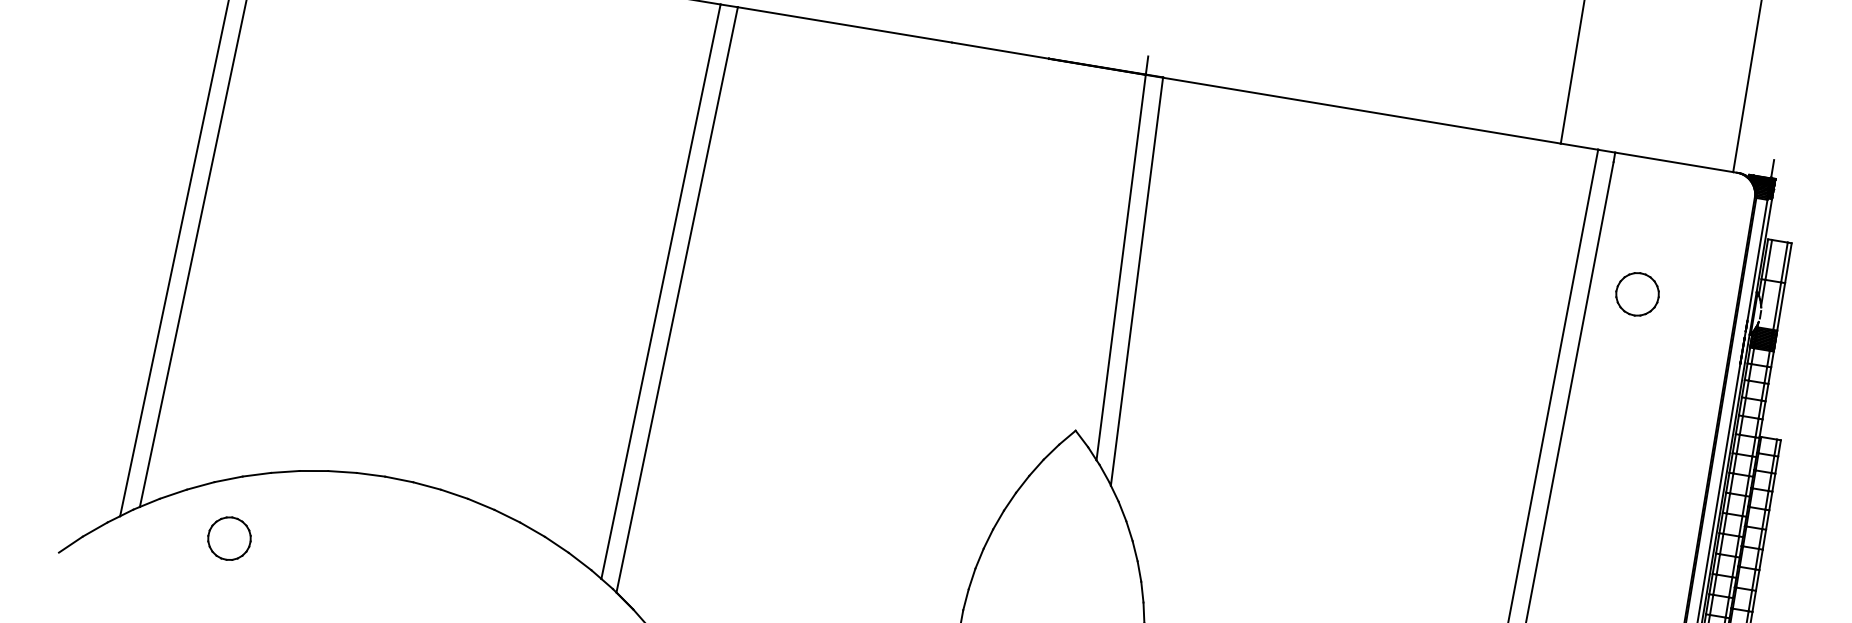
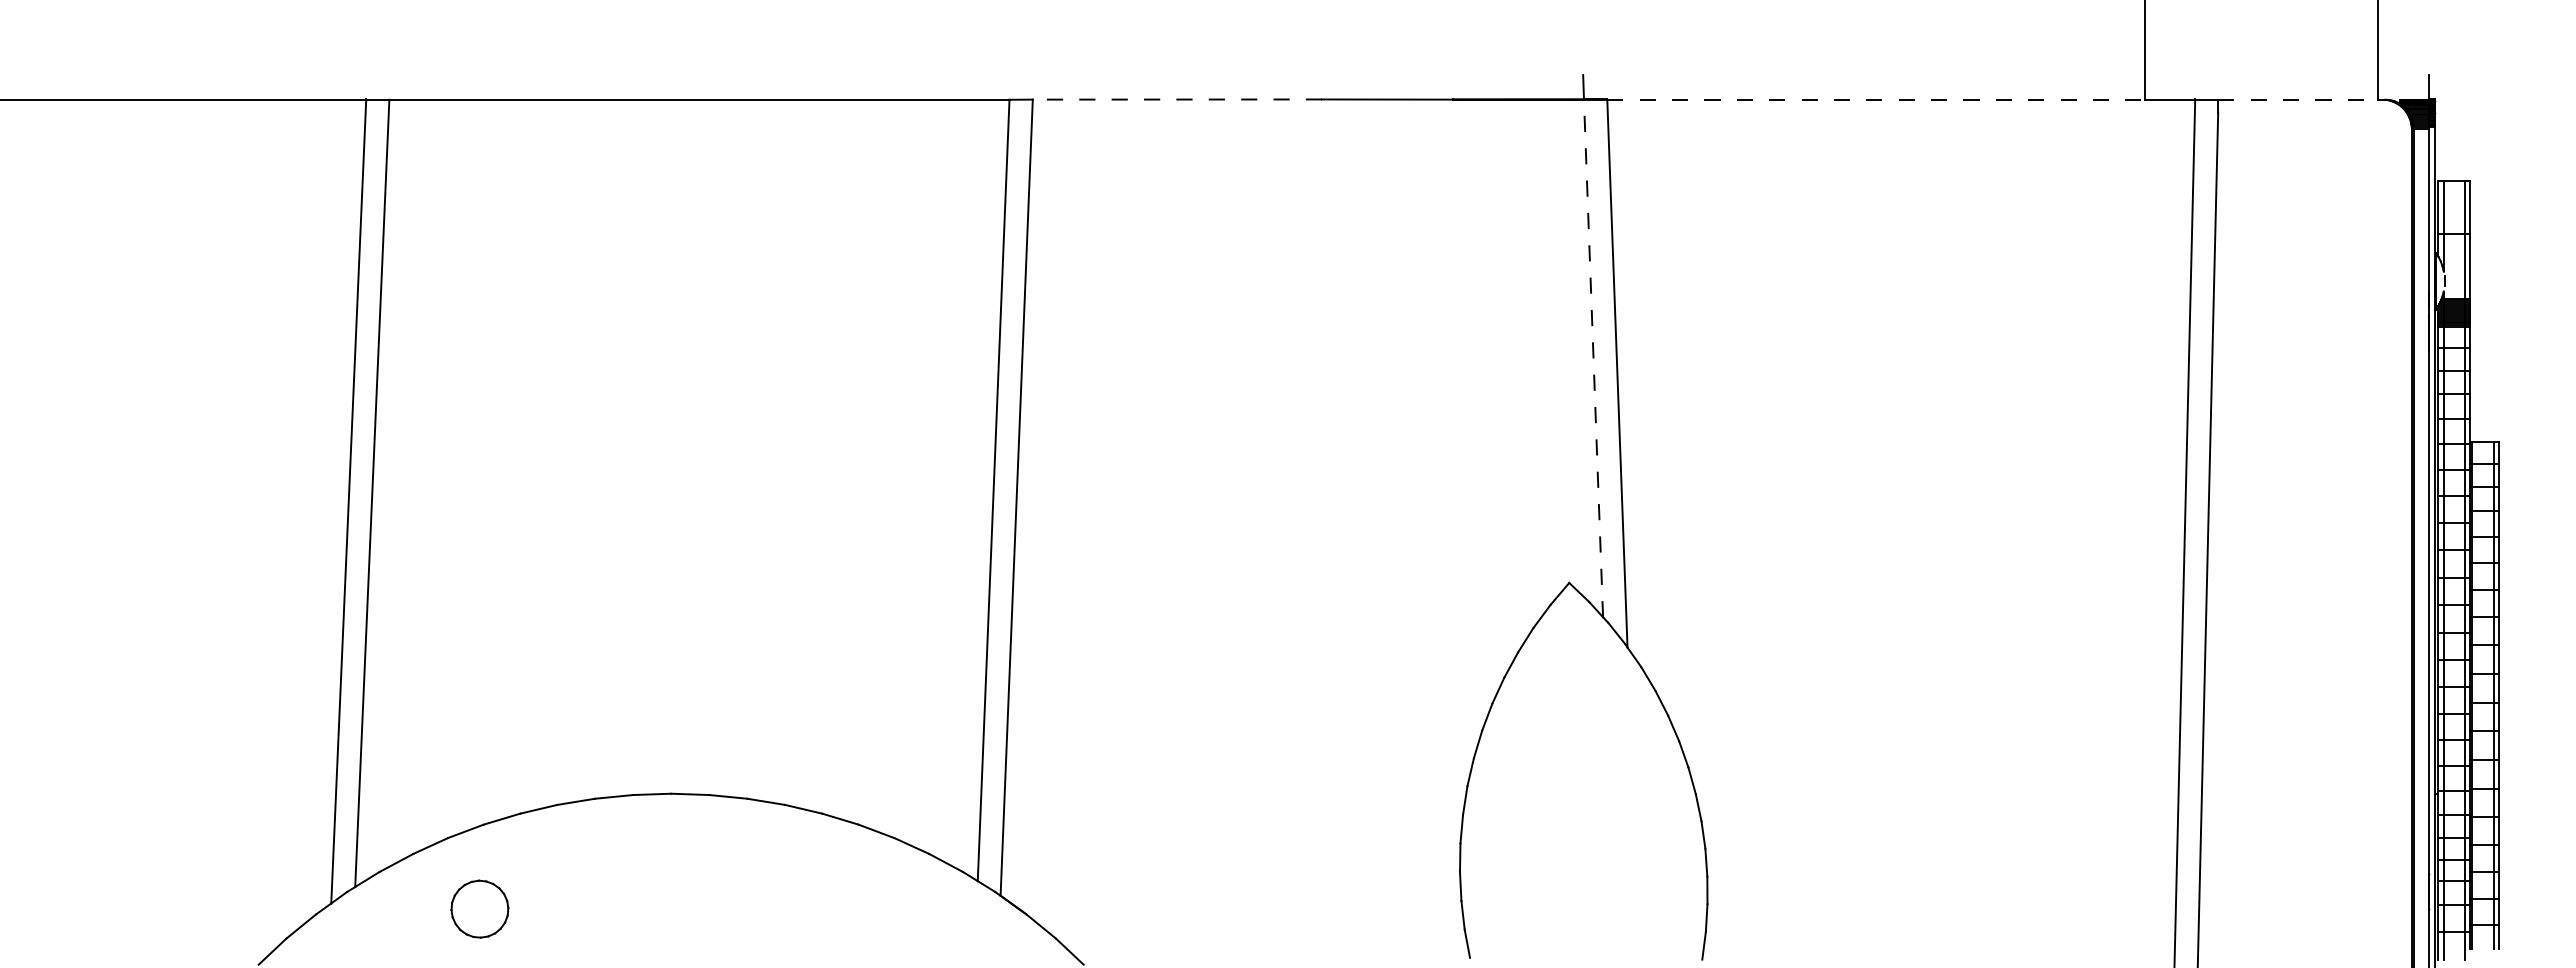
line: (844, 24) -> (1177, 99), solid -> dashed
line: (1362, 110) -> (1876, 99), solid -> dashed
line: (1673, 162) -> (2297, 99), solid -> dashed
line: (1121, 267) -> (1593, 358), solid -> dashed
part: (1637, 294) -> (2278, 281), removed

